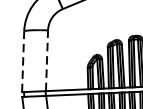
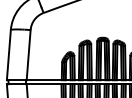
line: (46, 59) -> (28, 54), dashed -> solid
line: (22, 60) -> (8, 54), dashed -> solid

